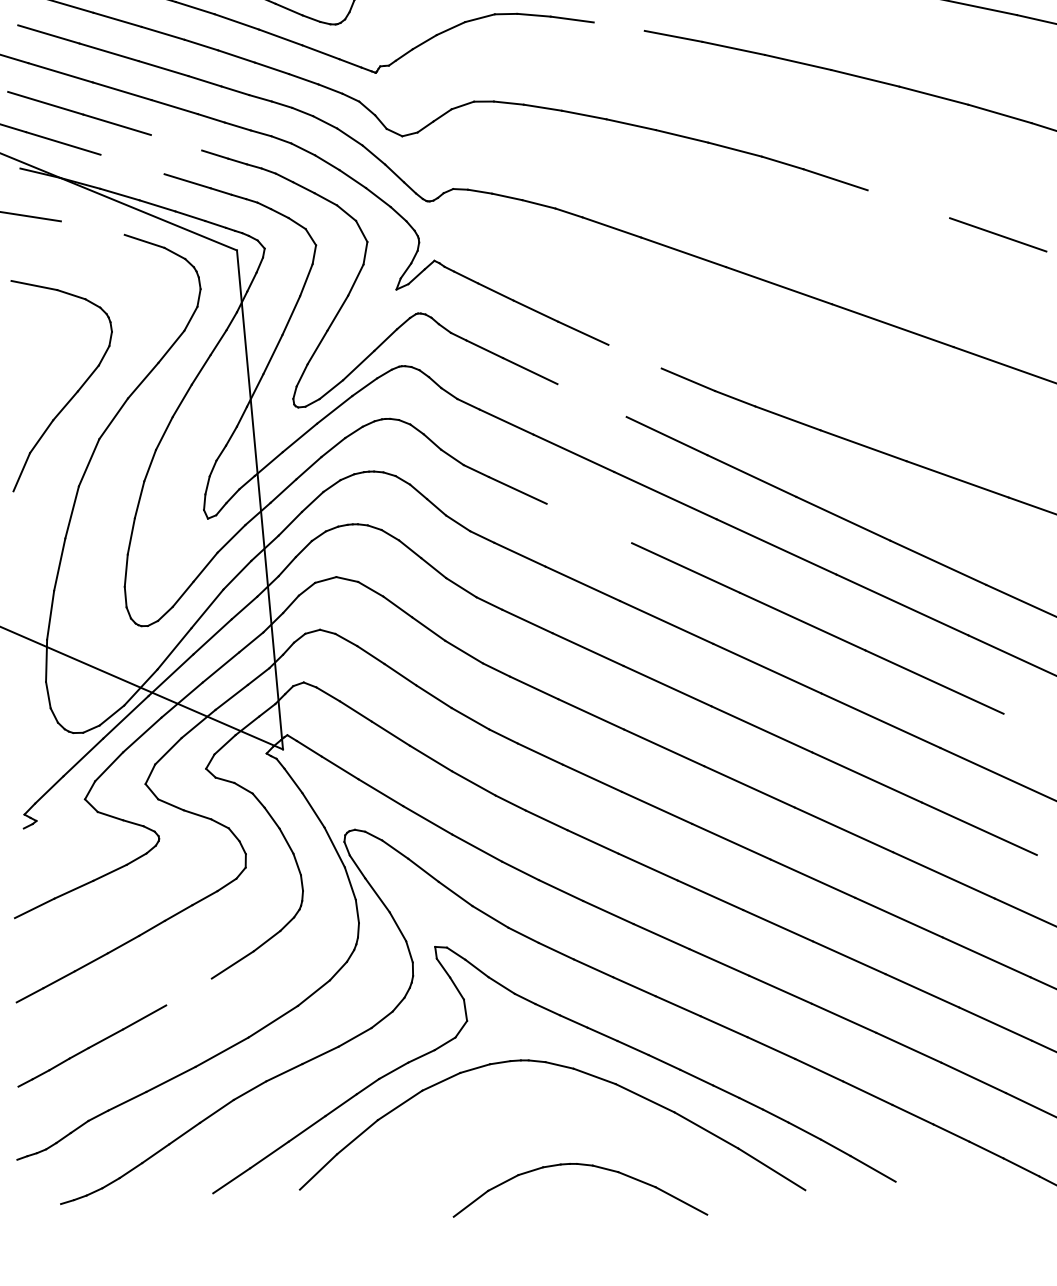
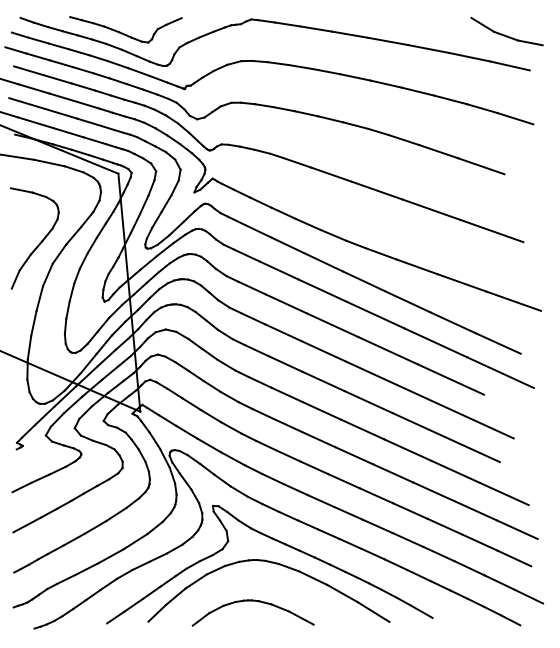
line: (618, 27) -> (300, 67), added
line: (176, 142) -> (89, 122), added
line: (132, 163) -> (68, 132), added
line: (908, 203) -> (438, 151), added
line: (92, 226) -> (49, 162), added
line: (633, 356) -> (307, 224), added
line: (591, 400) -> (287, 245), added
line: (589, 522) -> (286, 303), added
line: (188, 992) -> (95, 527), added
part: (578, 1166) -> (252, 601), moved

